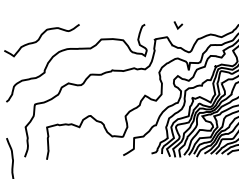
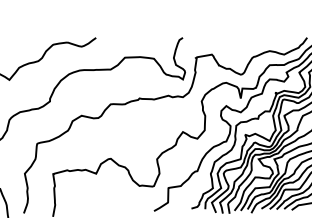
line: (177, 25) -> (225, 39), removed

